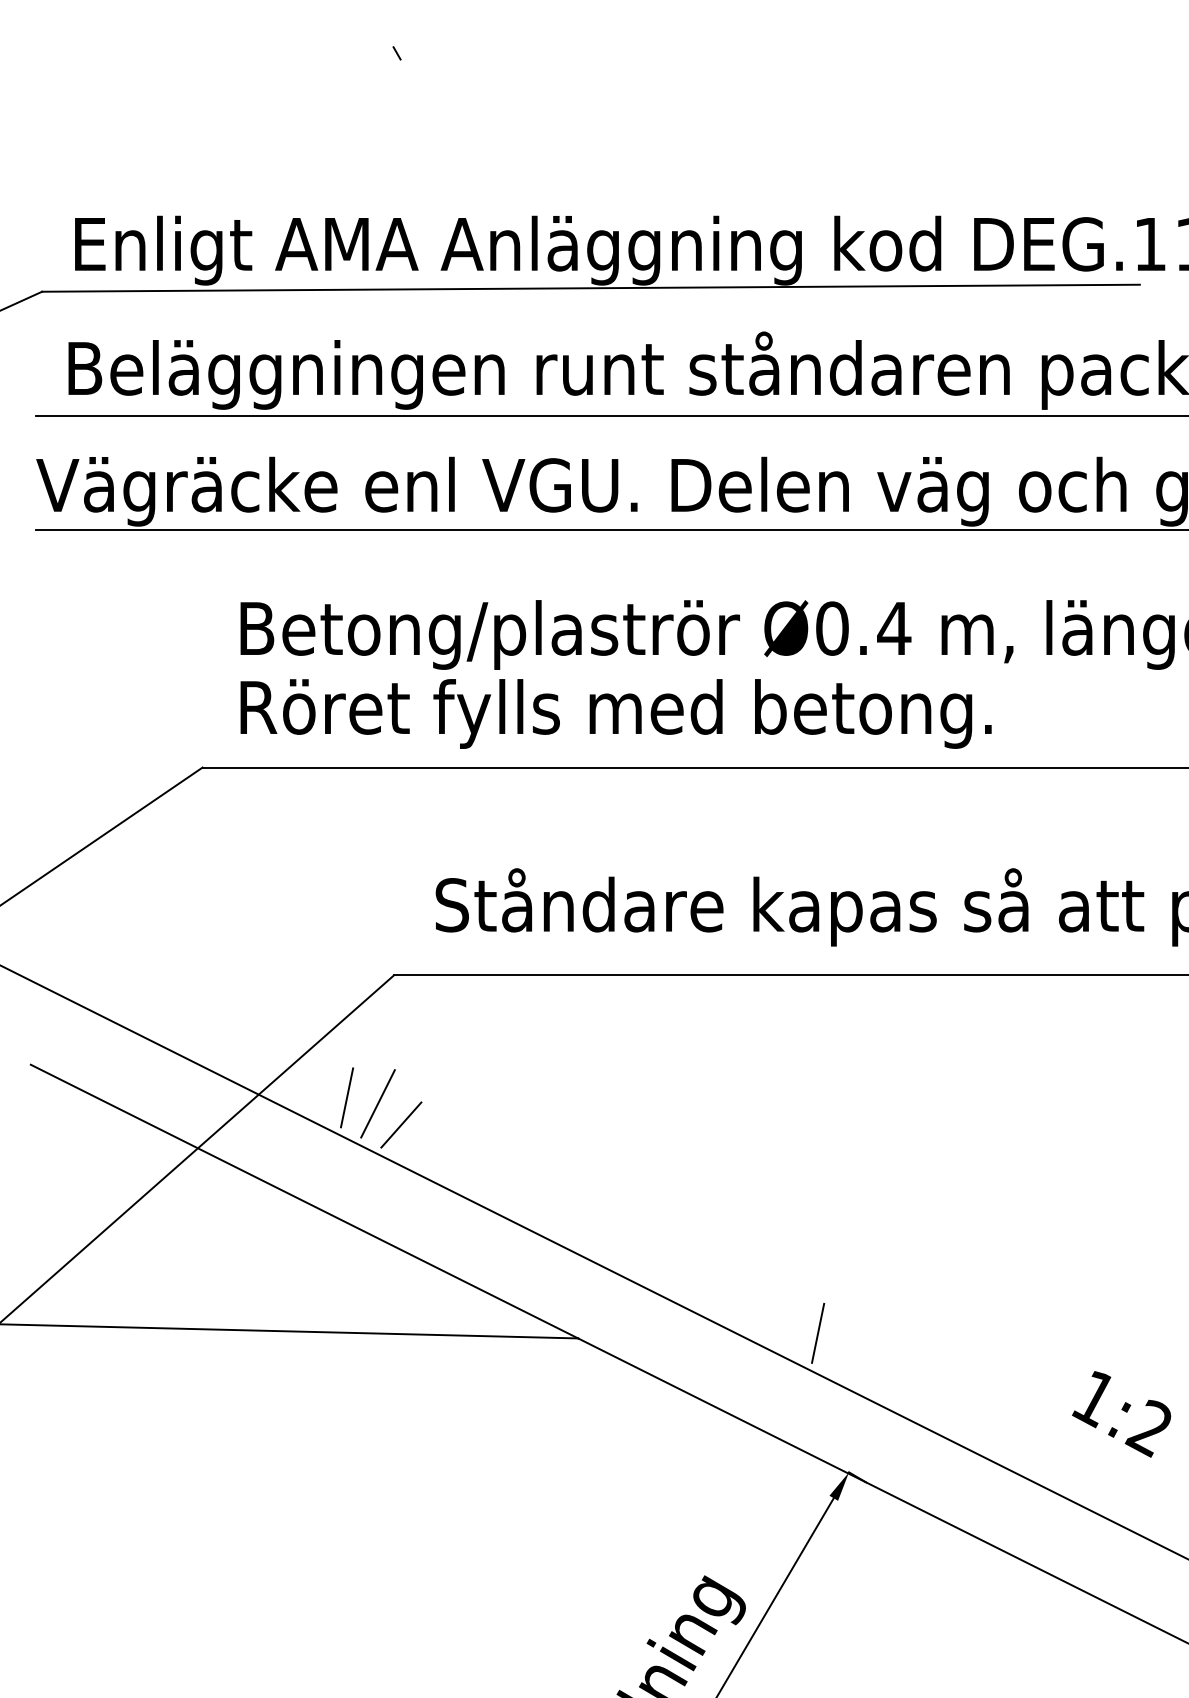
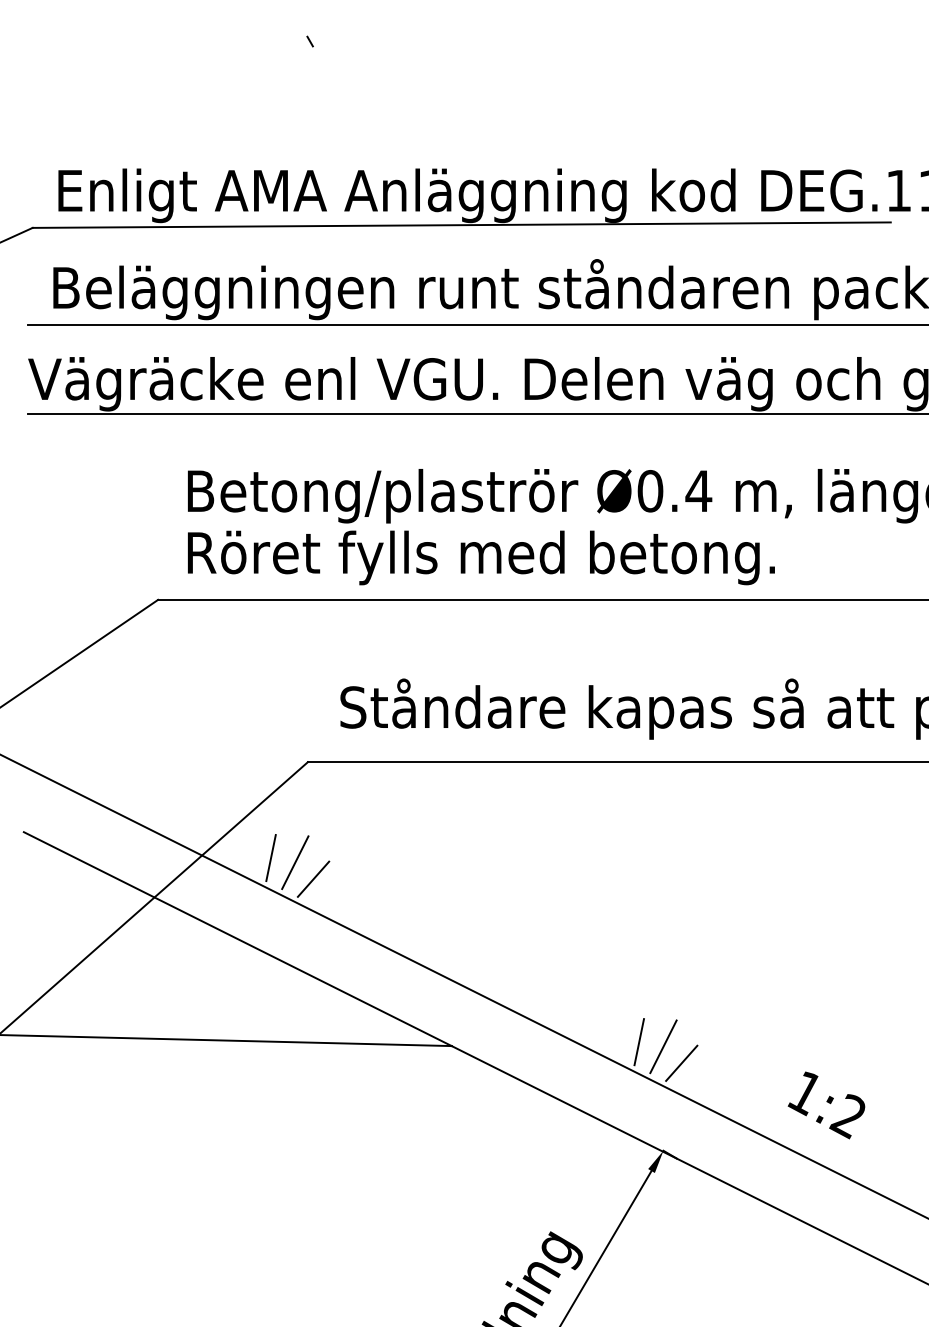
line: (849, 1338) -> (663, 1046), added
line: (872, 1359) -> (681, 1062), added
text: (1121, 1414) -> (826, 1105), moved

